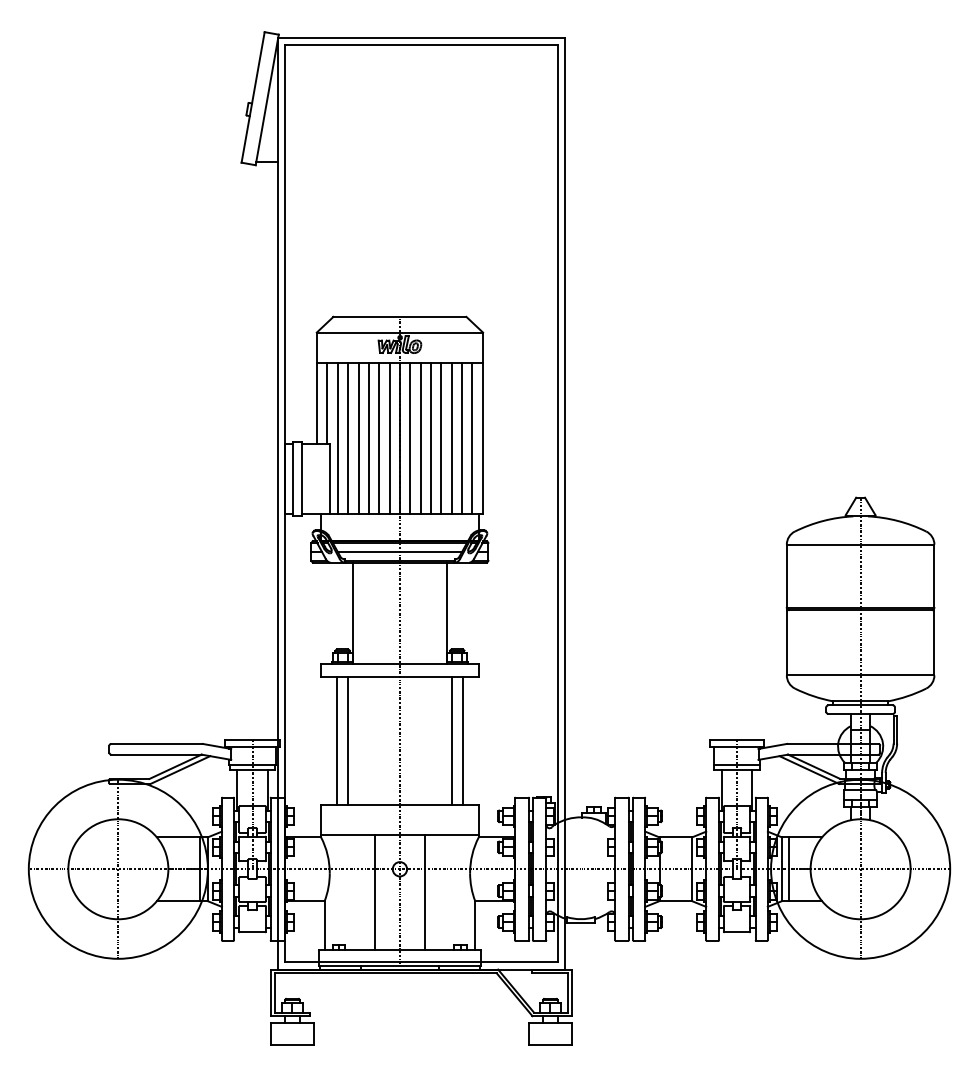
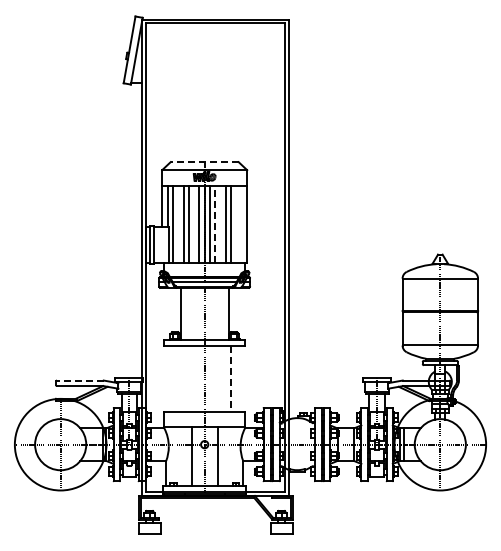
line: (399, 317) -> (204, 162), solid -> dashed
line: (348, 436) -> (178, 223), removed
line: (380, 436) -> (194, 223), removed
line: (421, 436) -> (215, 223), solid -> dashed
line: (430, 436) -> (220, 223), removed
line: (462, 436) -> (236, 223), removed
line: (471, 436) -> (241, 223), removed
line: (337, 739) -> (172, 378), removed
line: (348, 739) -> (178, 378), removed
line: (462, 739) -> (236, 378), removed
line: (452, 741) -> (231, 379), solid -> dashed
line: (155, 743) -> (79, 380), solid -> dashed

